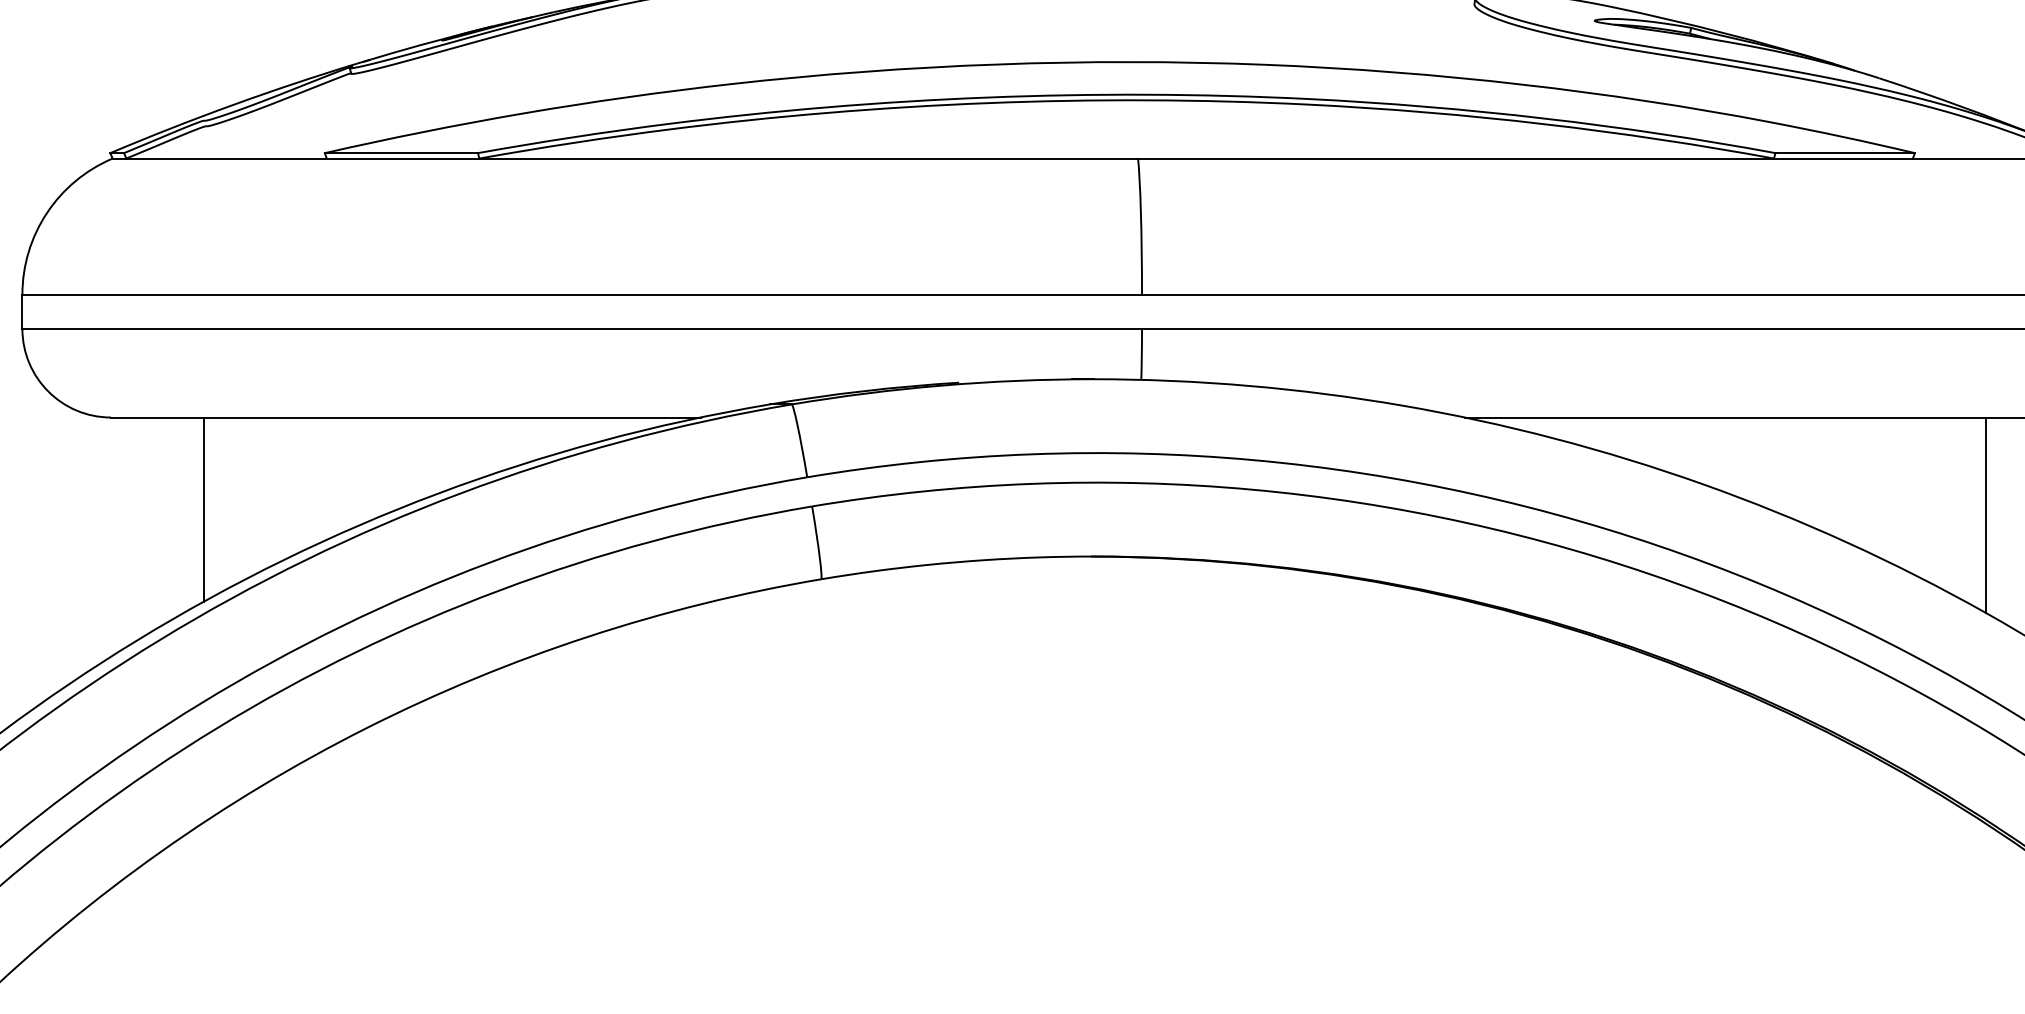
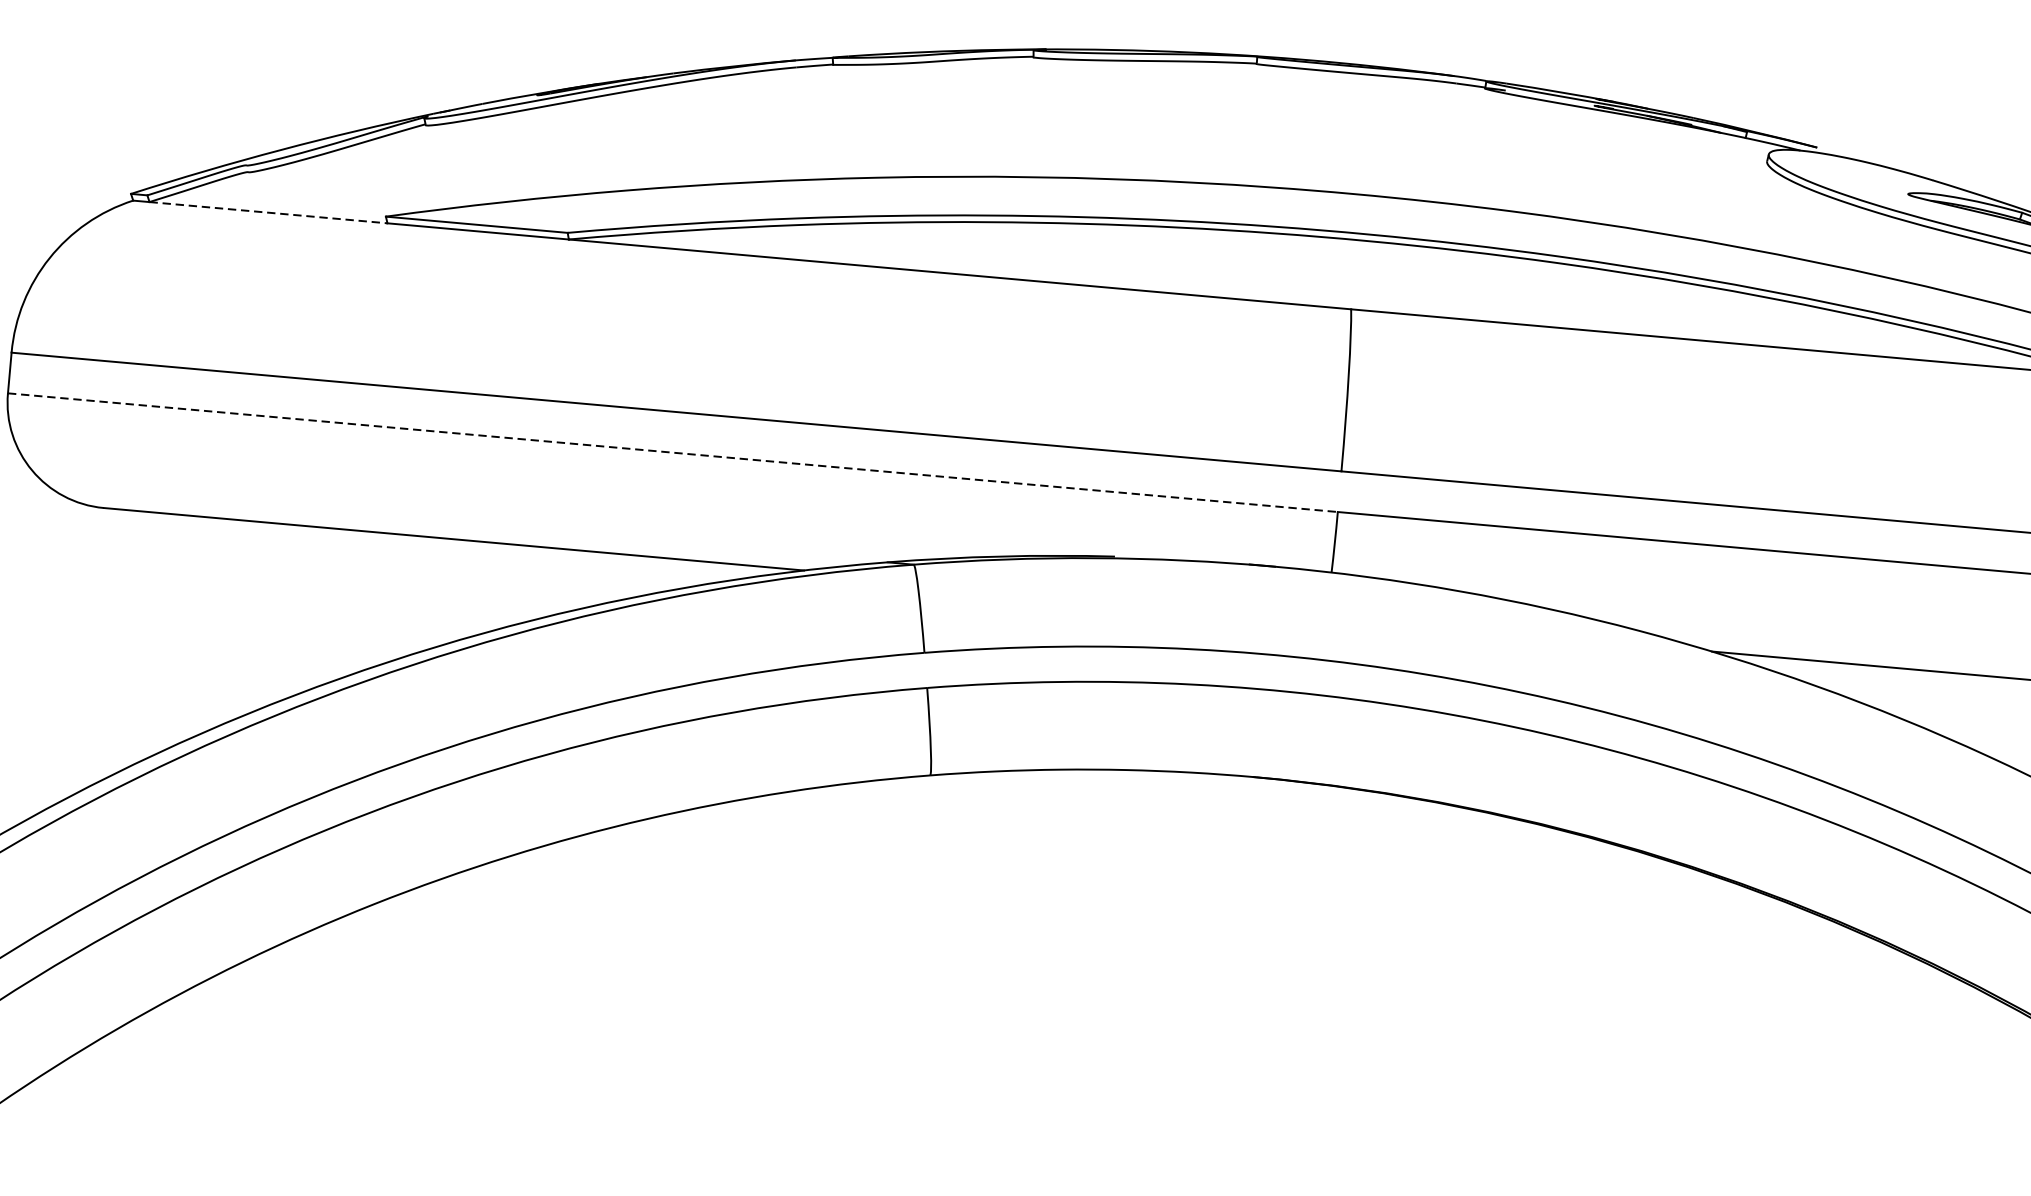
line: (227, 158) -> (269, 212), solid -> dashed
line: (582, 328) -> (673, 452), solid -> dashed
line: (204, 509) -> (205, 627), removed

